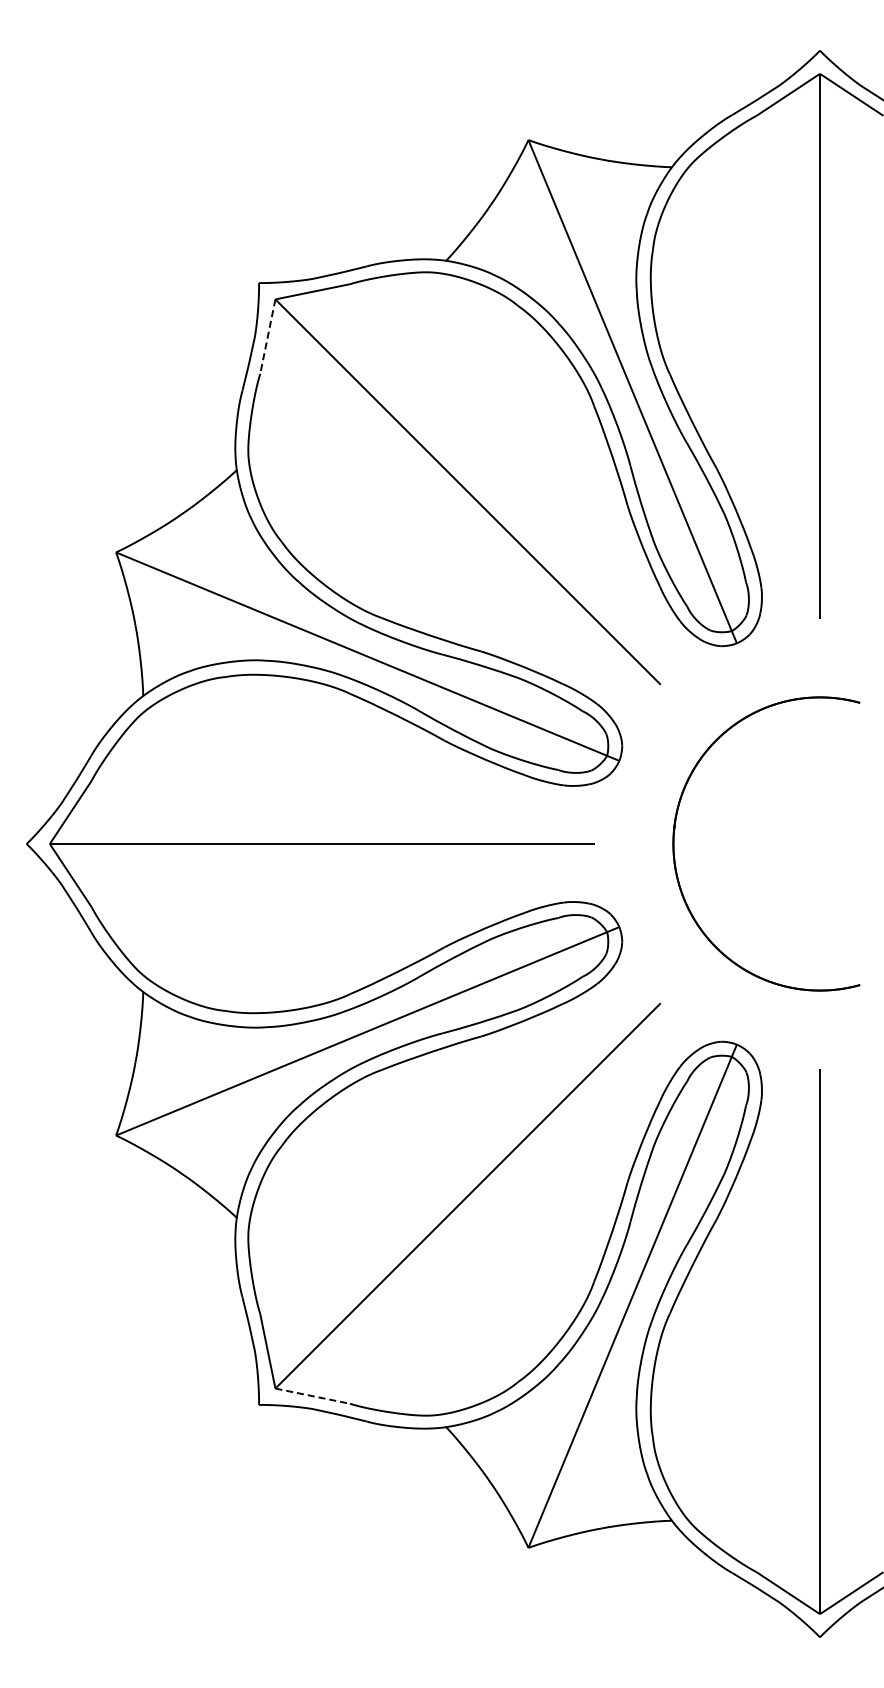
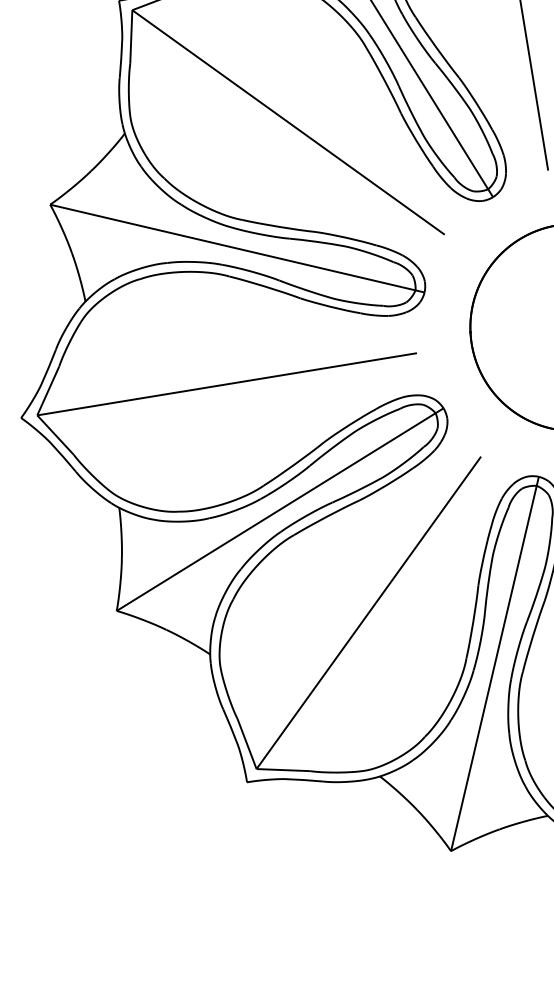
line: (267, 337) -> (131, 37), dashed -> solid
line: (313, 1396) -> (284, 770), dashed -> solid

